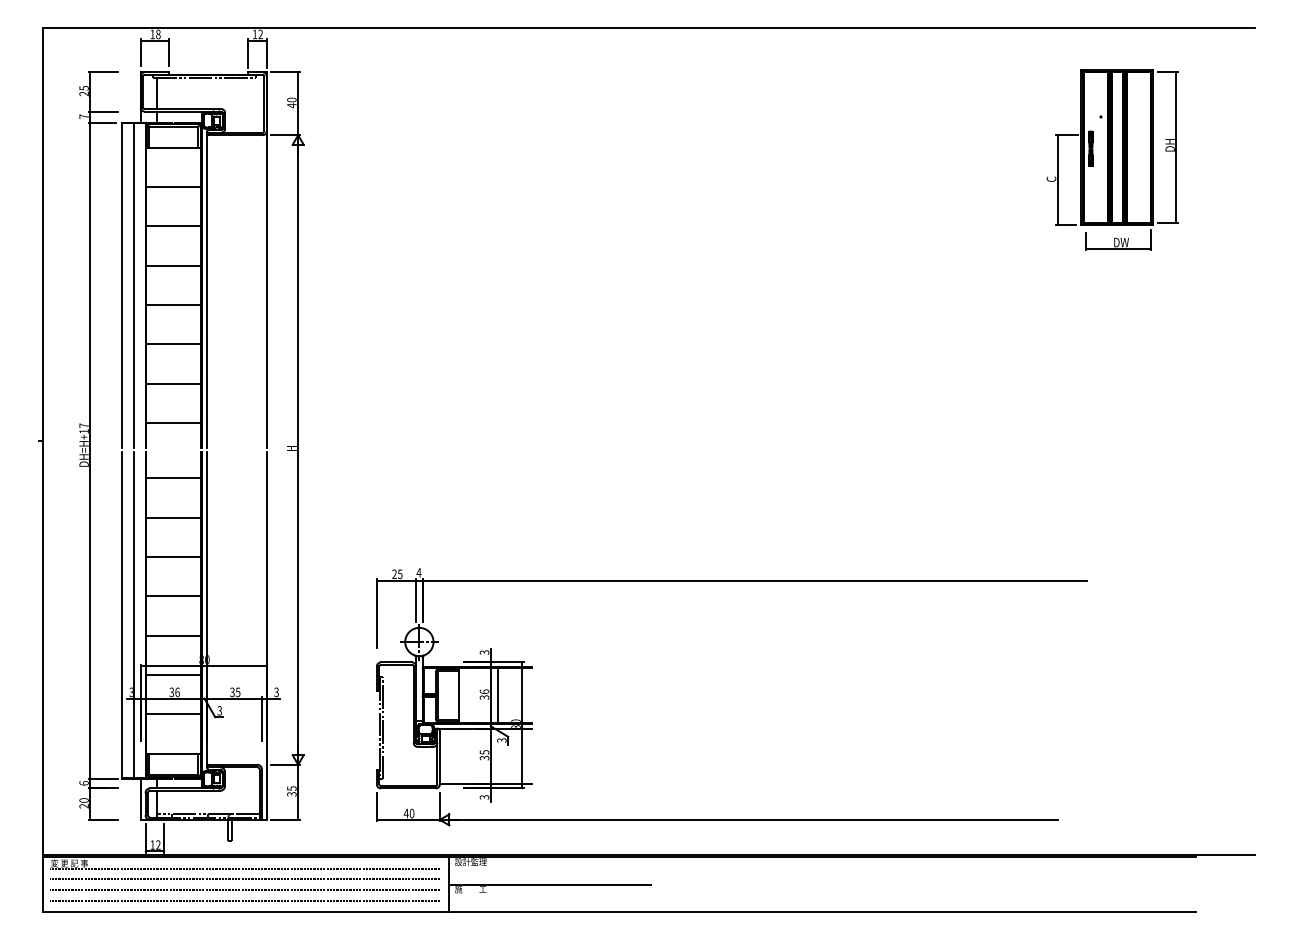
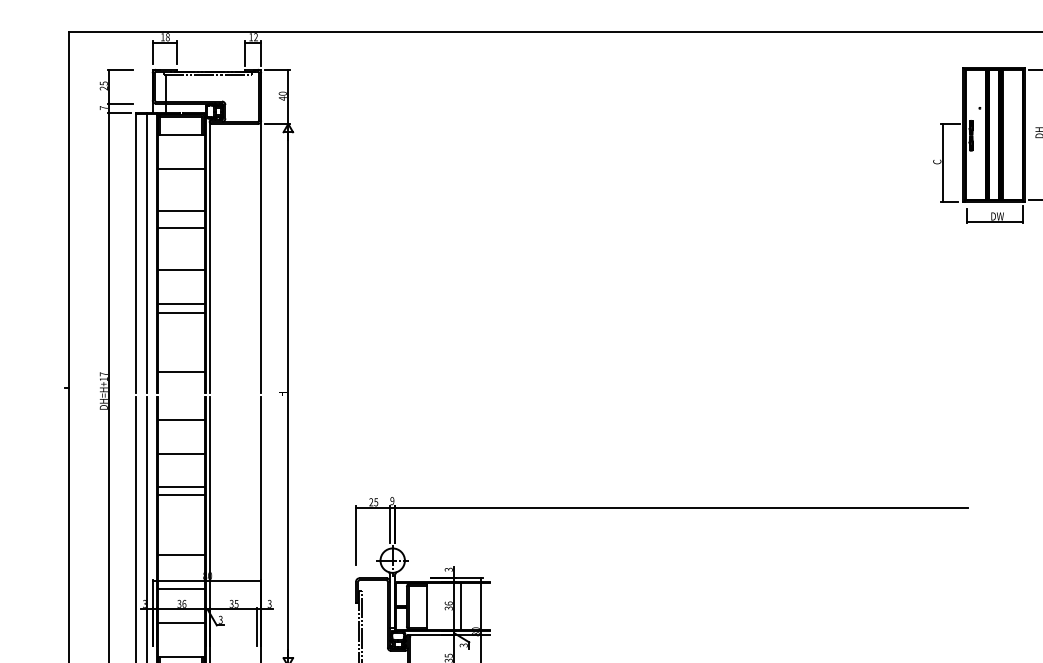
line: (173, 226) -> (180, 227), moved
line: (173, 265) -> (180, 210), moved
line: (173, 383) -> (180, 312), moved
text: (418, 572) -> (391, 500), 4 -> 9
line: (173, 596) -> (180, 494), moved

